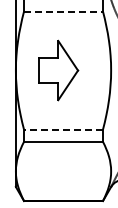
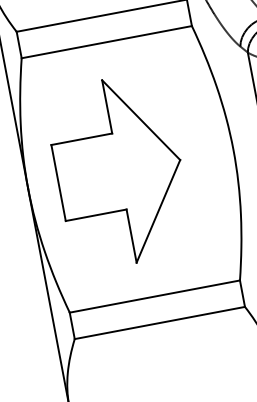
line: (64, 11) -> (108, 41), dashed -> solid
part: (58, 70) -> (119, 171), size x1.43
line: (63, 129) -> (154, 296), dashed -> solid

